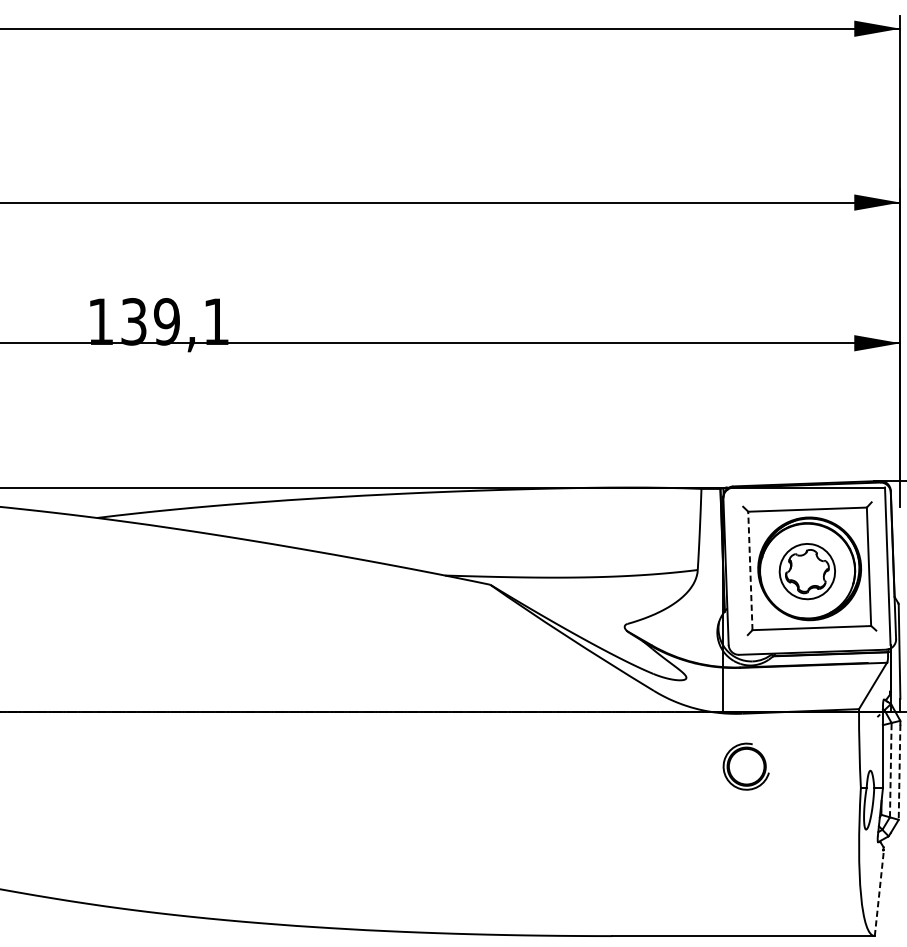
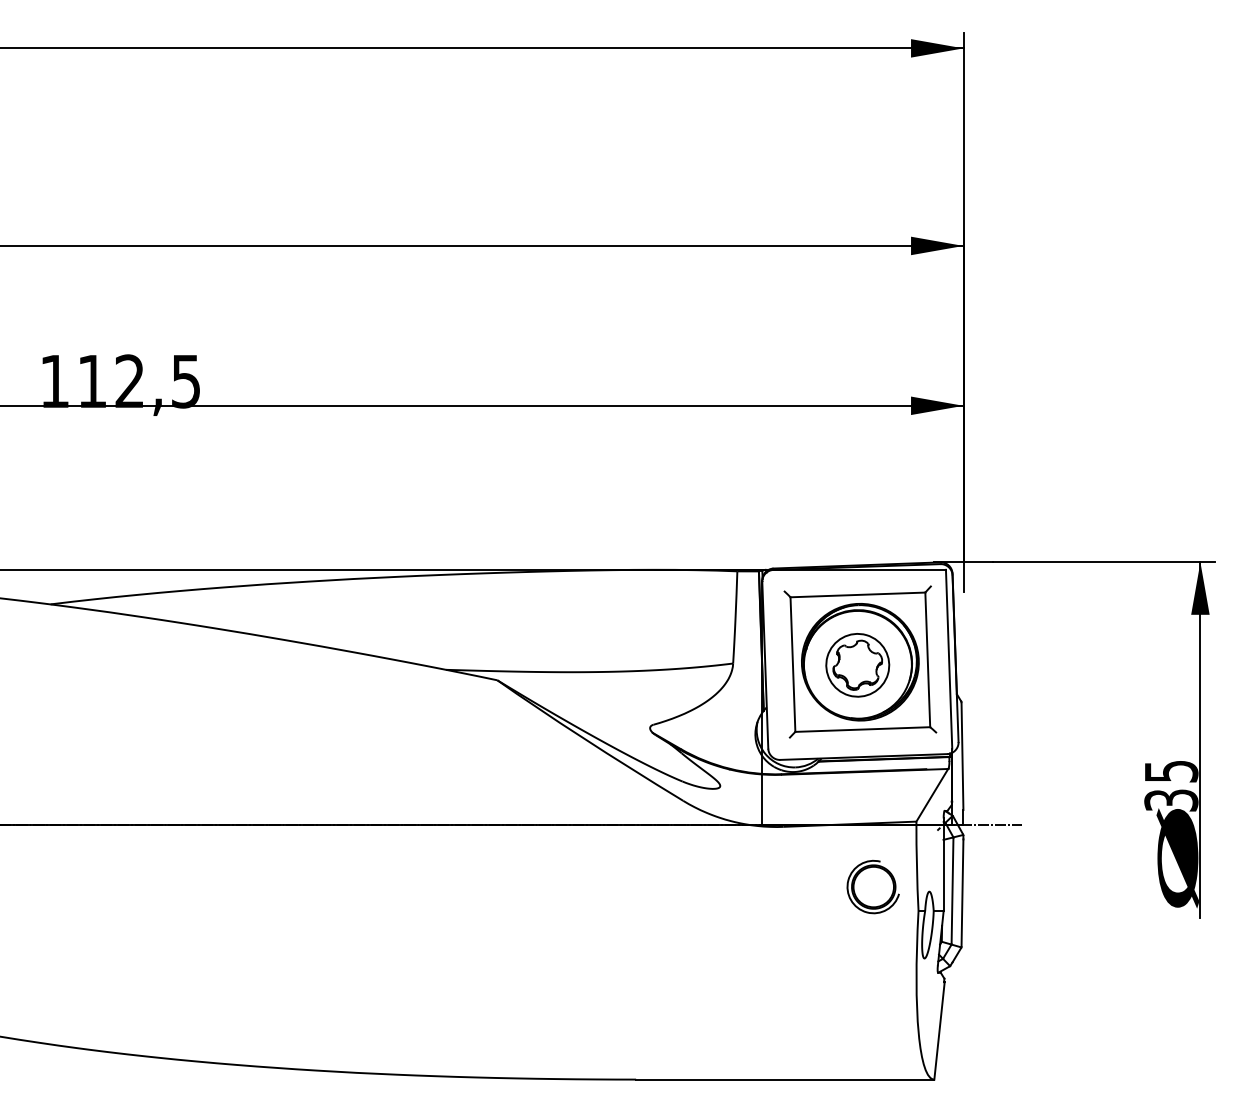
text: (174, 321) -> (138, 381), 139,1 -> 112,5
line: (749, 570) -> (792, 664), dashed -> solid
part: (745, 766) -> (872, 886), moved
line: (890, 770) -> (952, 891), dashed -> solid
line: (899, 772) -> (962, 893), dashed -> solid
line: (879, 892) -> (939, 1030), dashed -> solid

